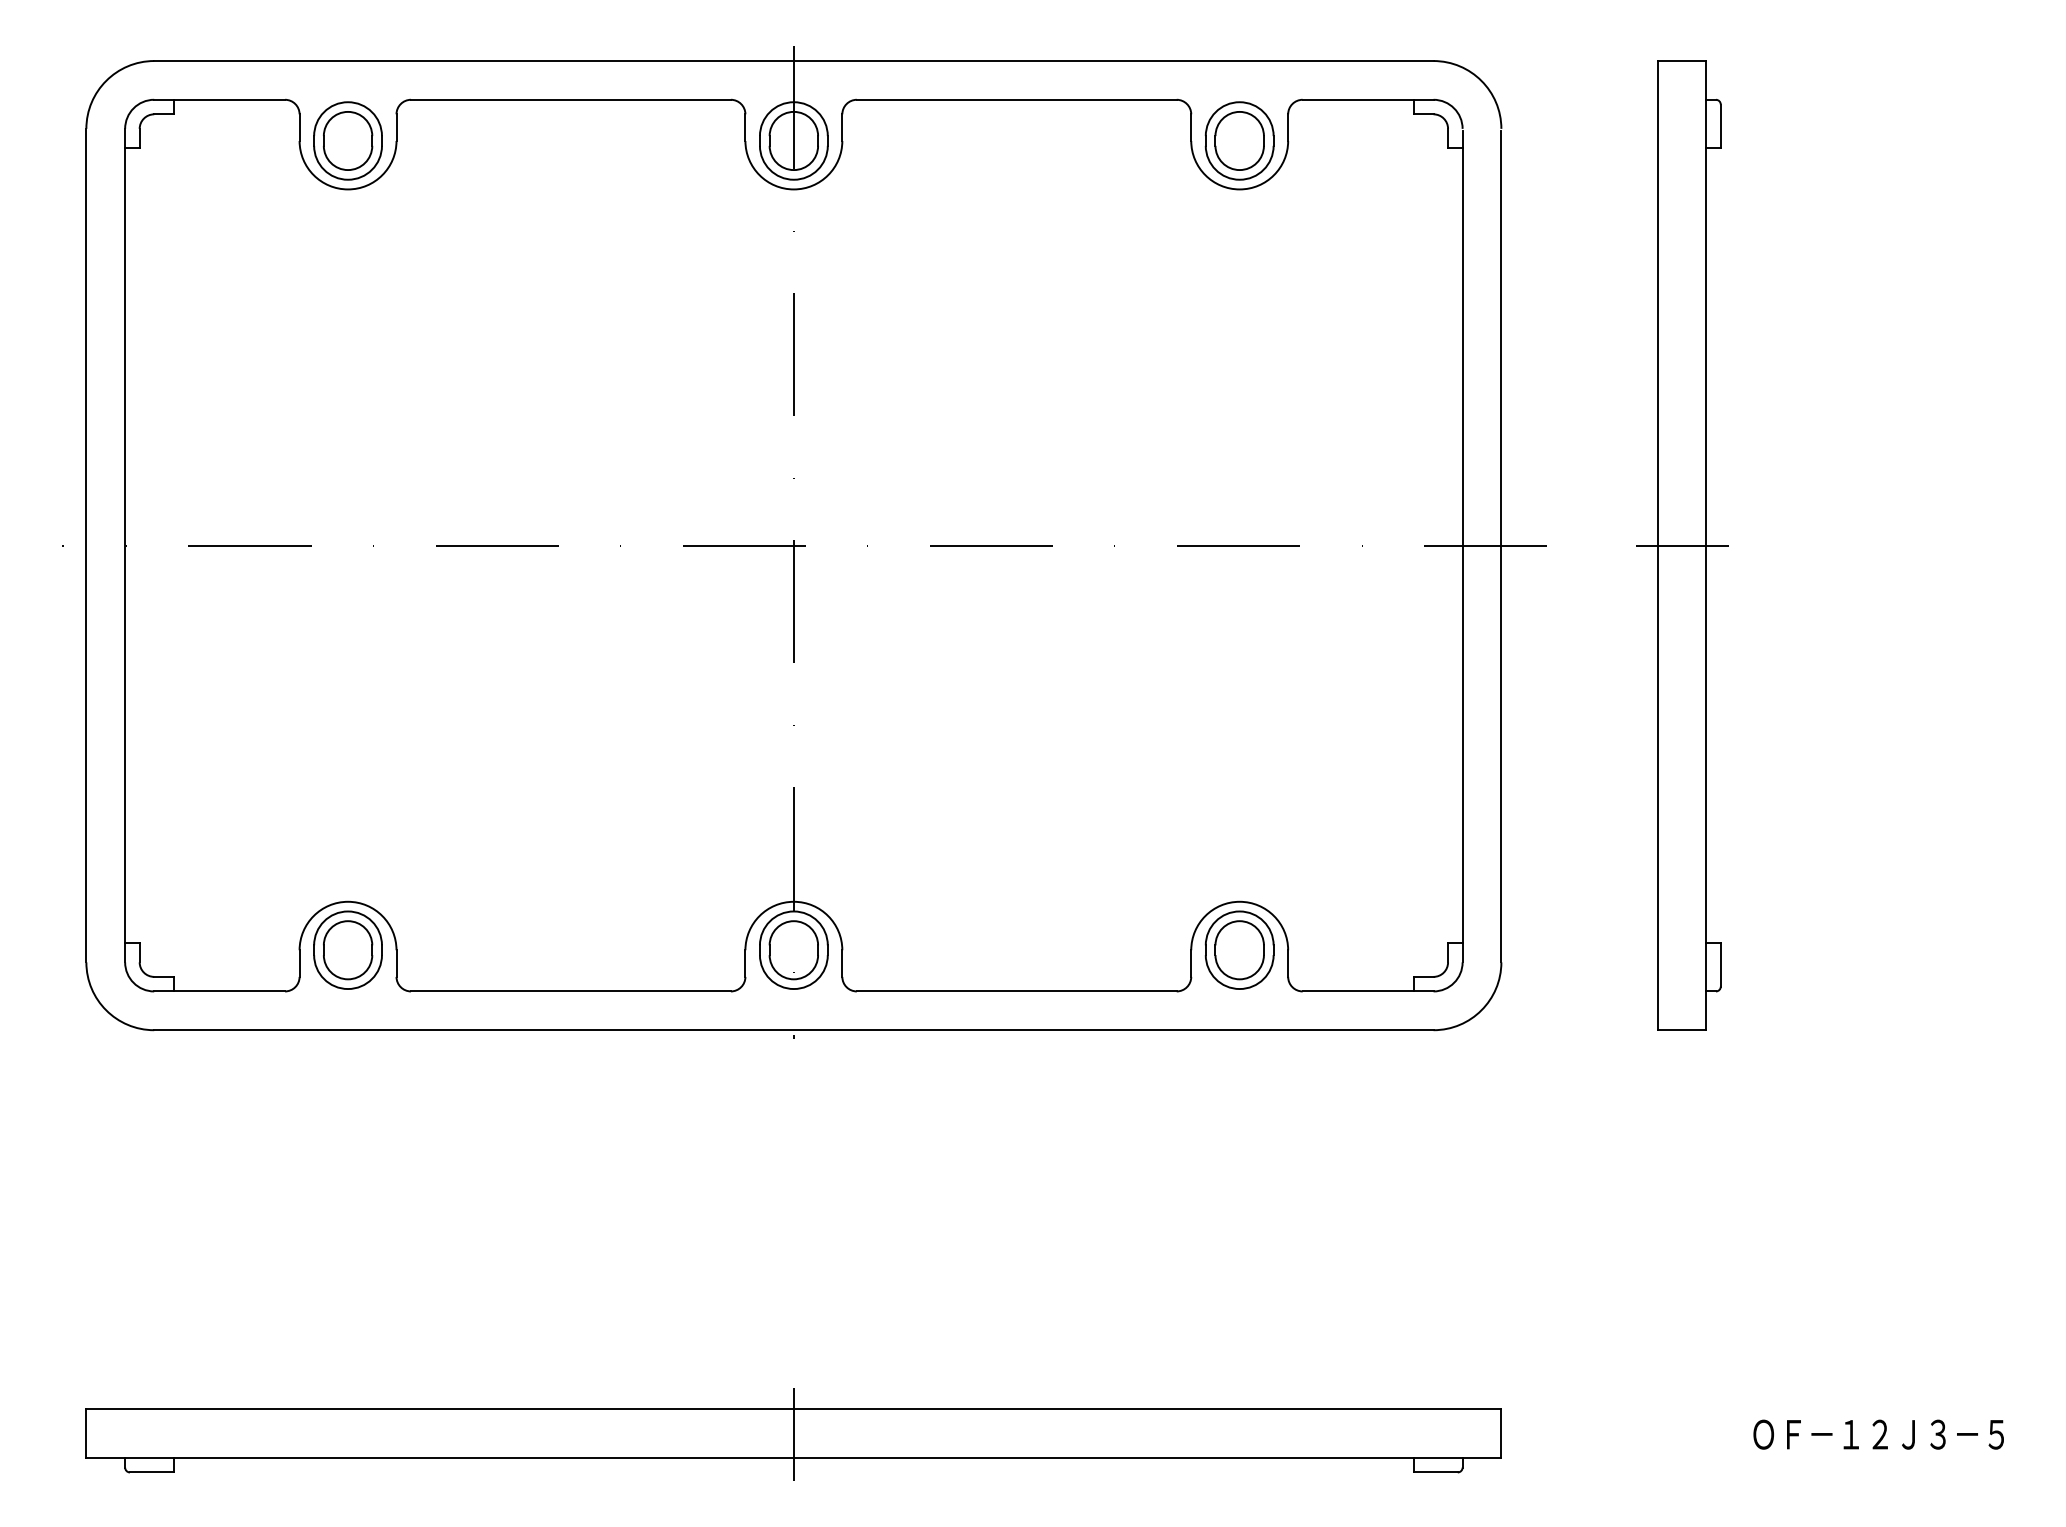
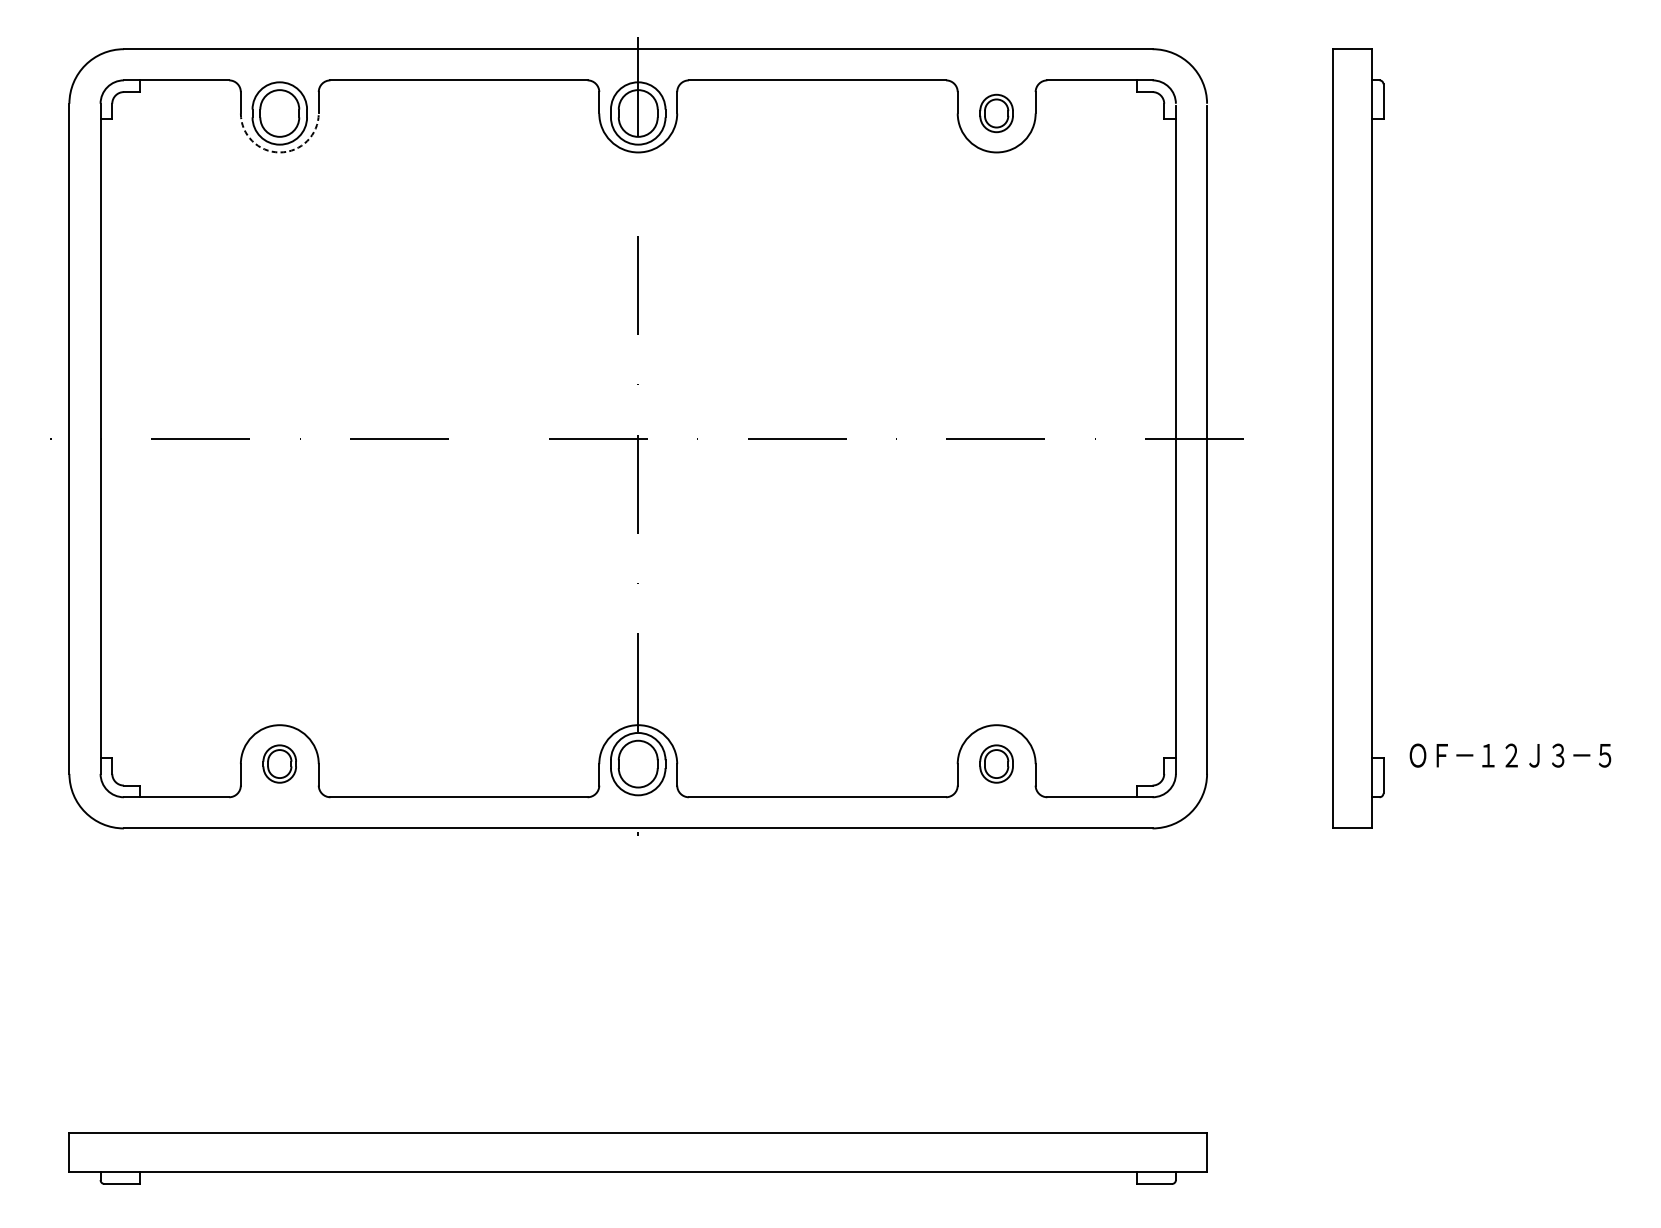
part: (1239, 140) -> (996, 113), size x0.6
arc: (348, 189) -> (280, 152), solid -> dashed
line: (1682, 545) -> (1352, 438), removed
part: (347, 949) -> (279, 763), size x0.6
part: (1239, 949) -> (996, 763), size x0.6
line: (793, 1433) -> (637, 1152), removed
text: (1878, 1434) -> (1510, 755), moved

